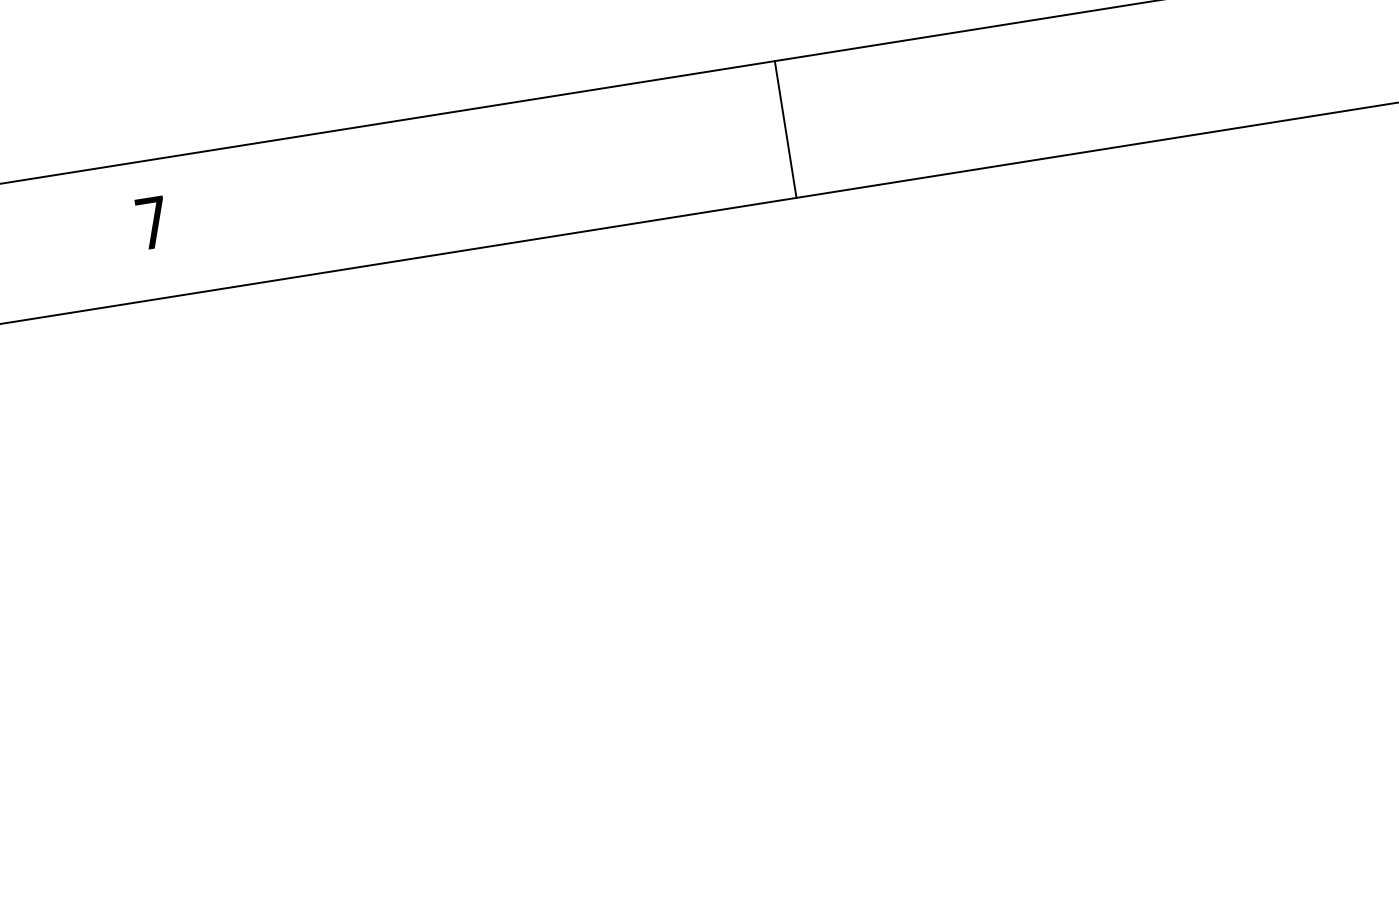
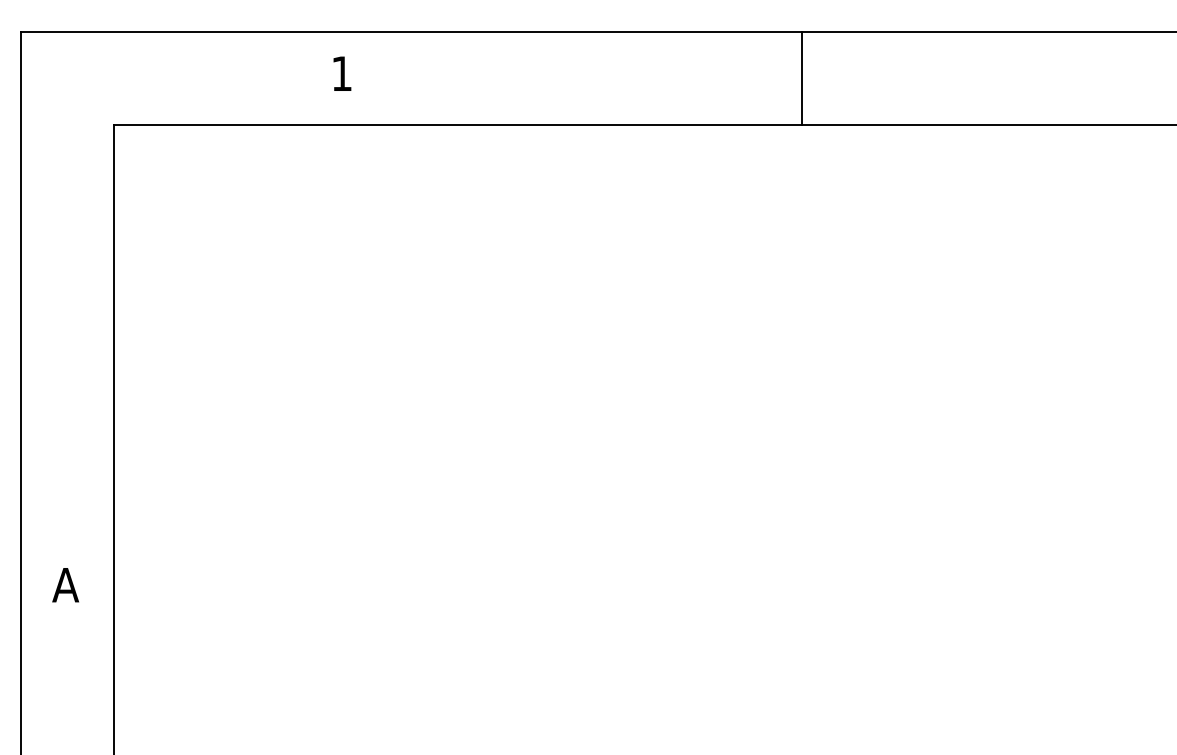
line: (785, 128) -> (801, 77), moved
text: (151, 222) -> (341, 73), 7 -> 1

